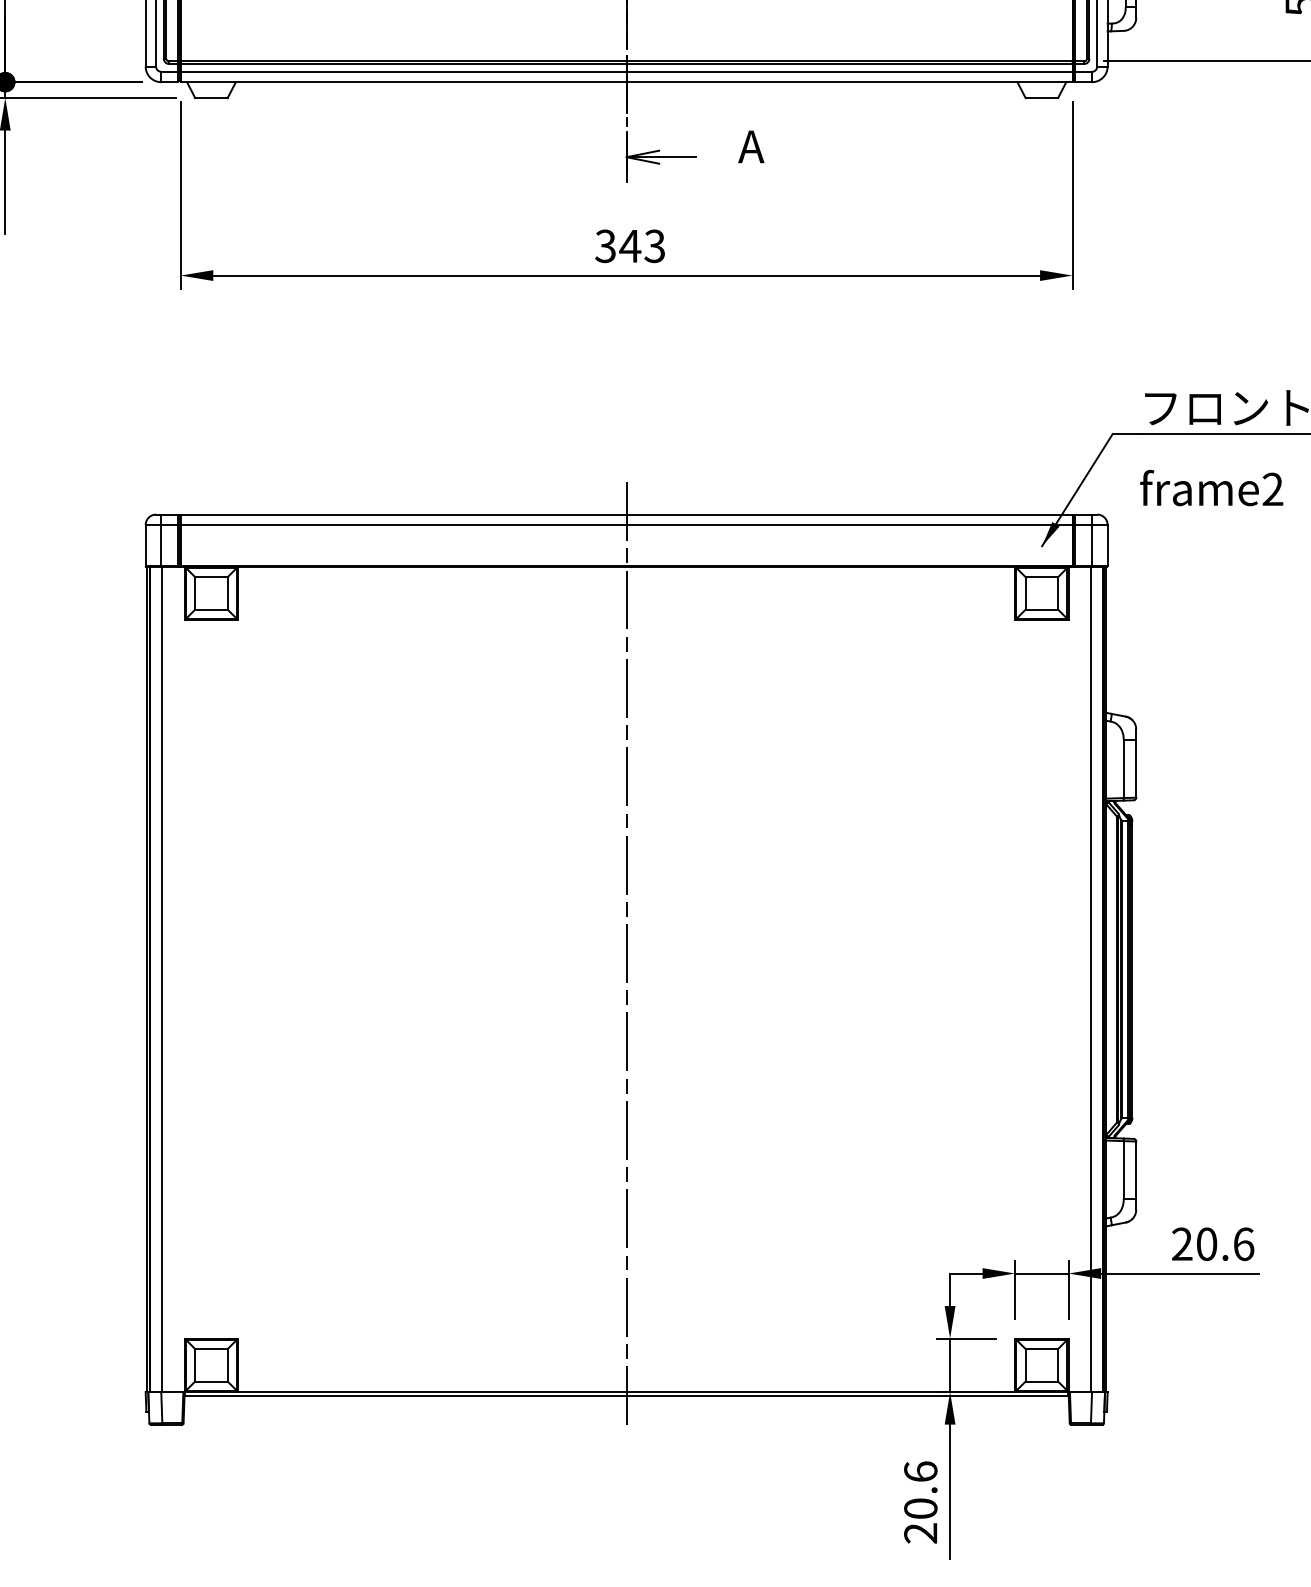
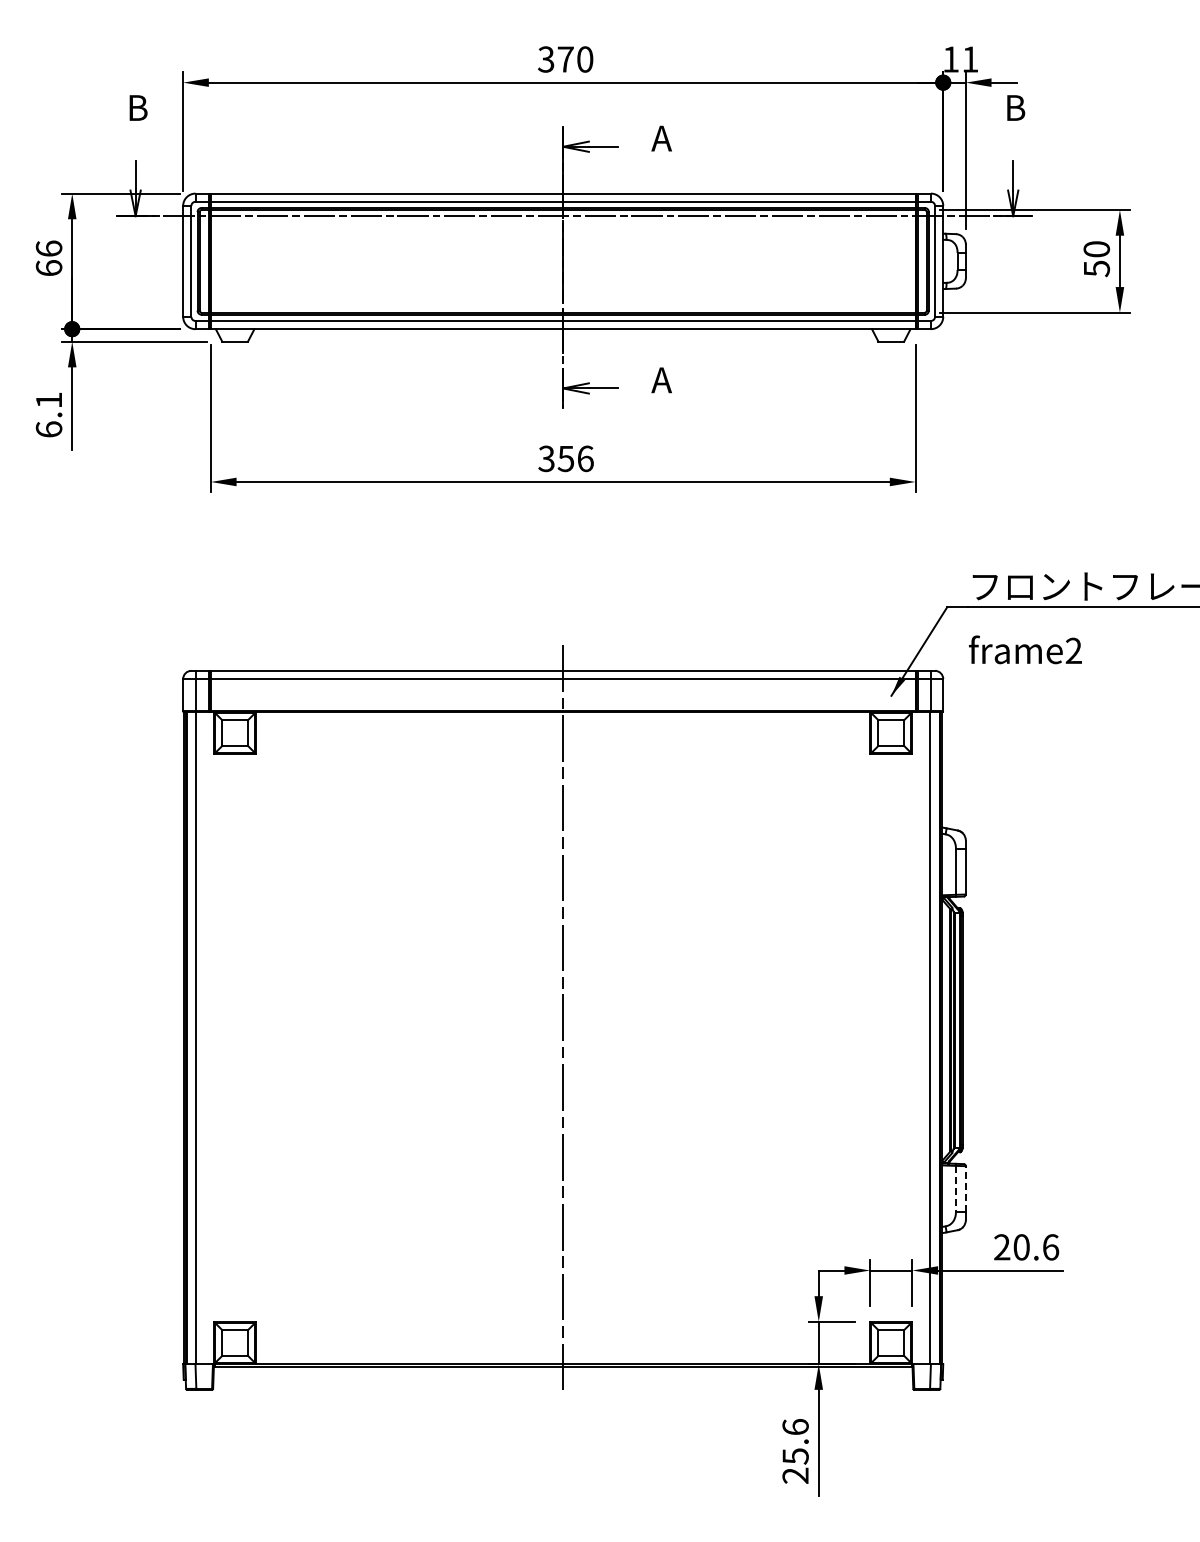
text: (642, 245) -> (575, 458), 343 -> 356
line: (1123, 1169) -> (955, 1188), solid -> dashed
line: (1135, 1169) -> (965, 1188), solid -> dashed
text: (920, 1508) -> (795, 1456), 20.6 -> 25.6

